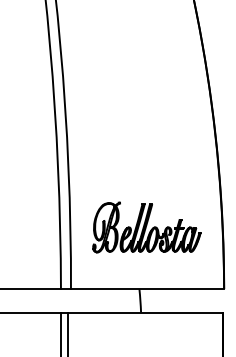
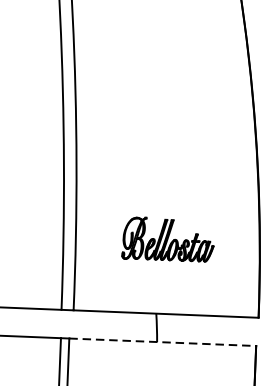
part: (146, 227) -> (167, 239), size x0.7
line: (146, 312) -> (163, 342), solid -> dashed

